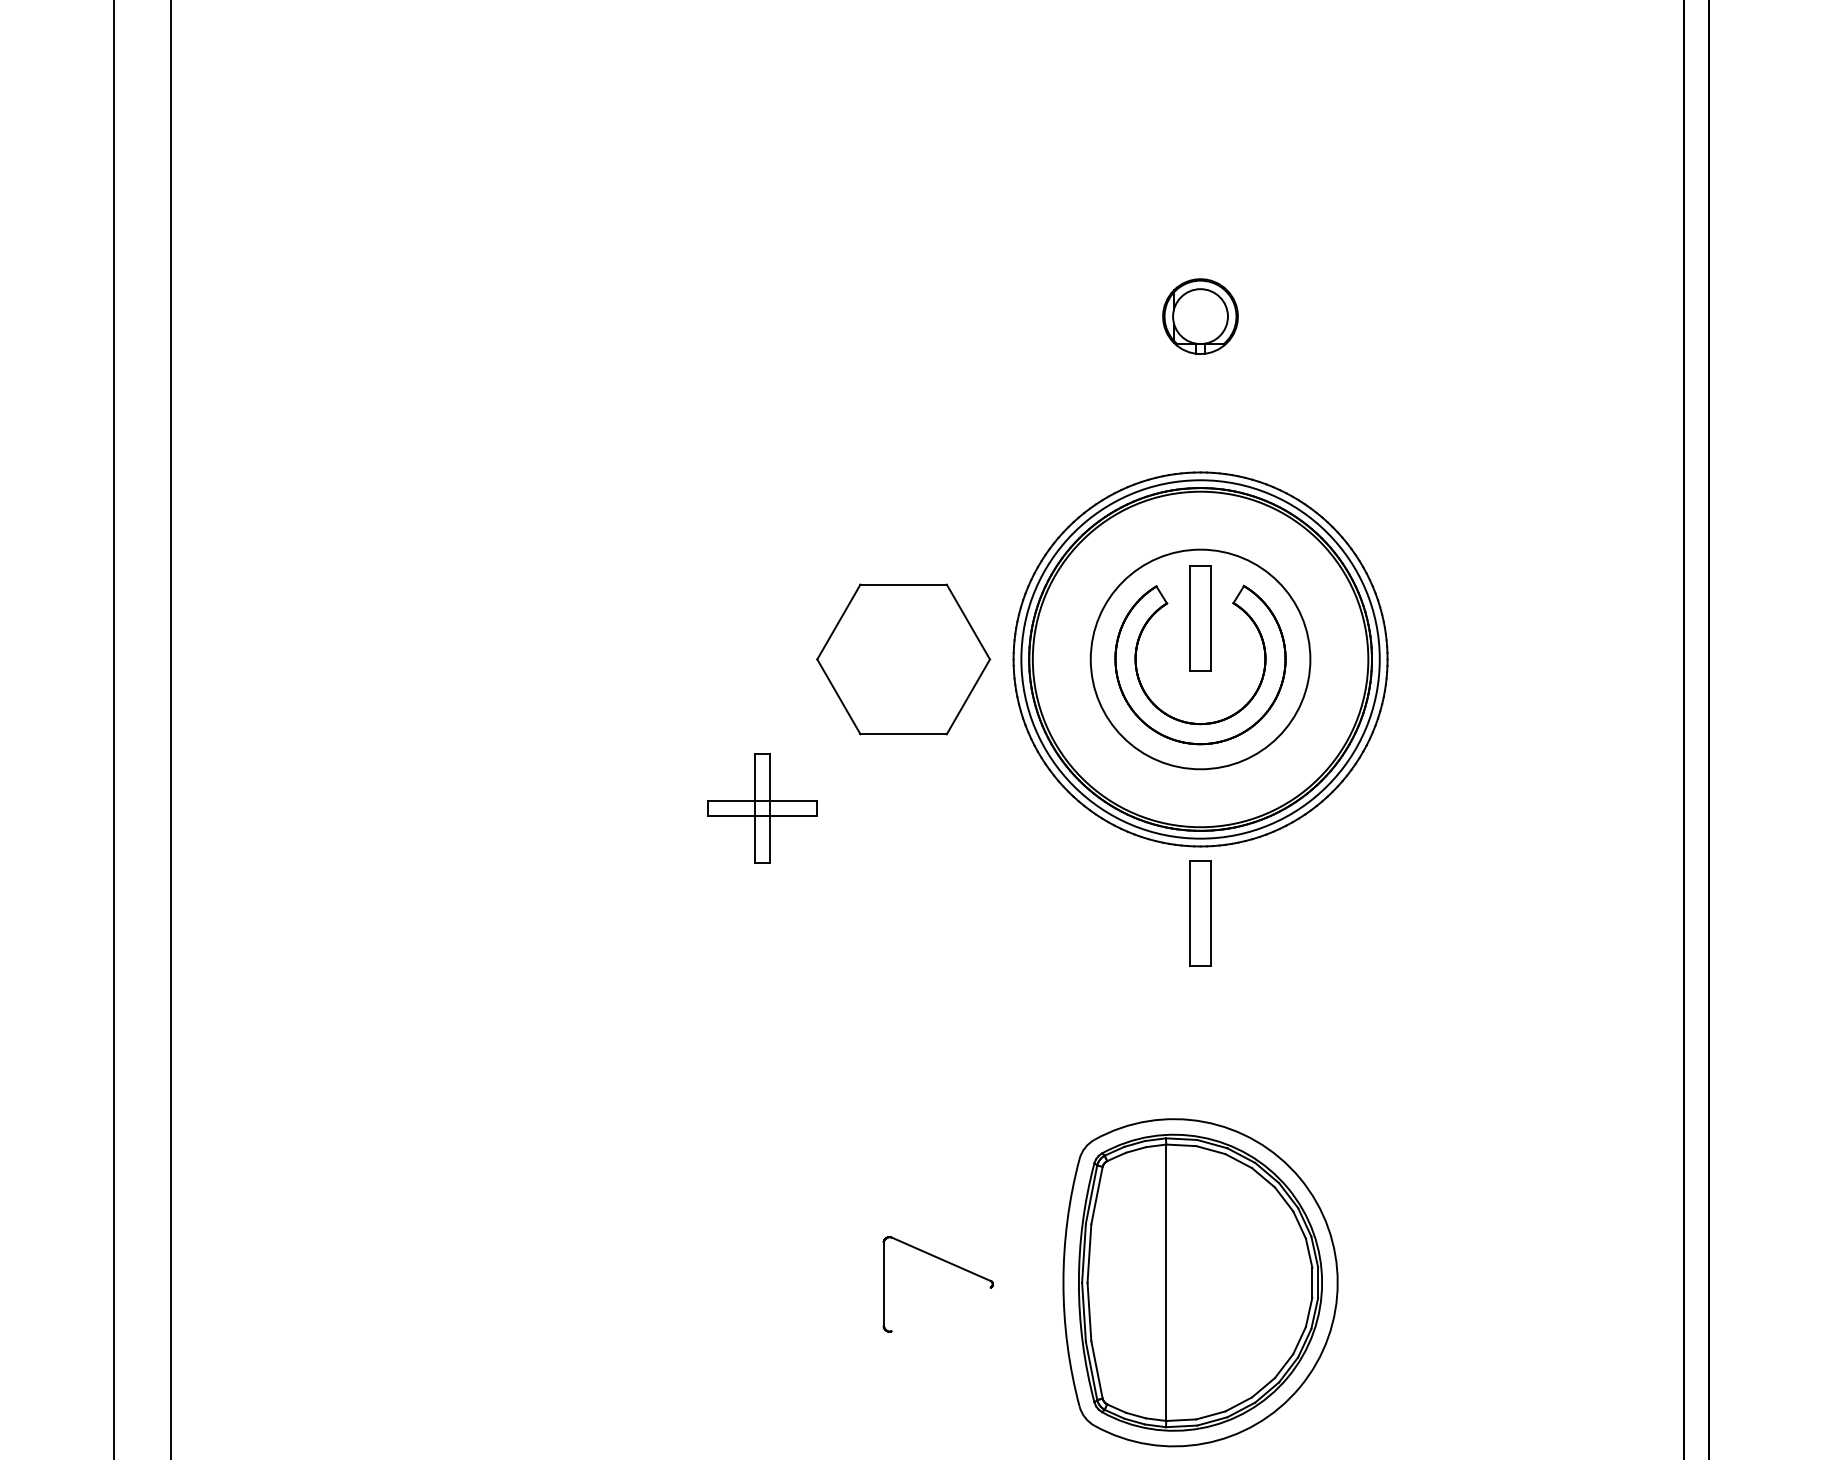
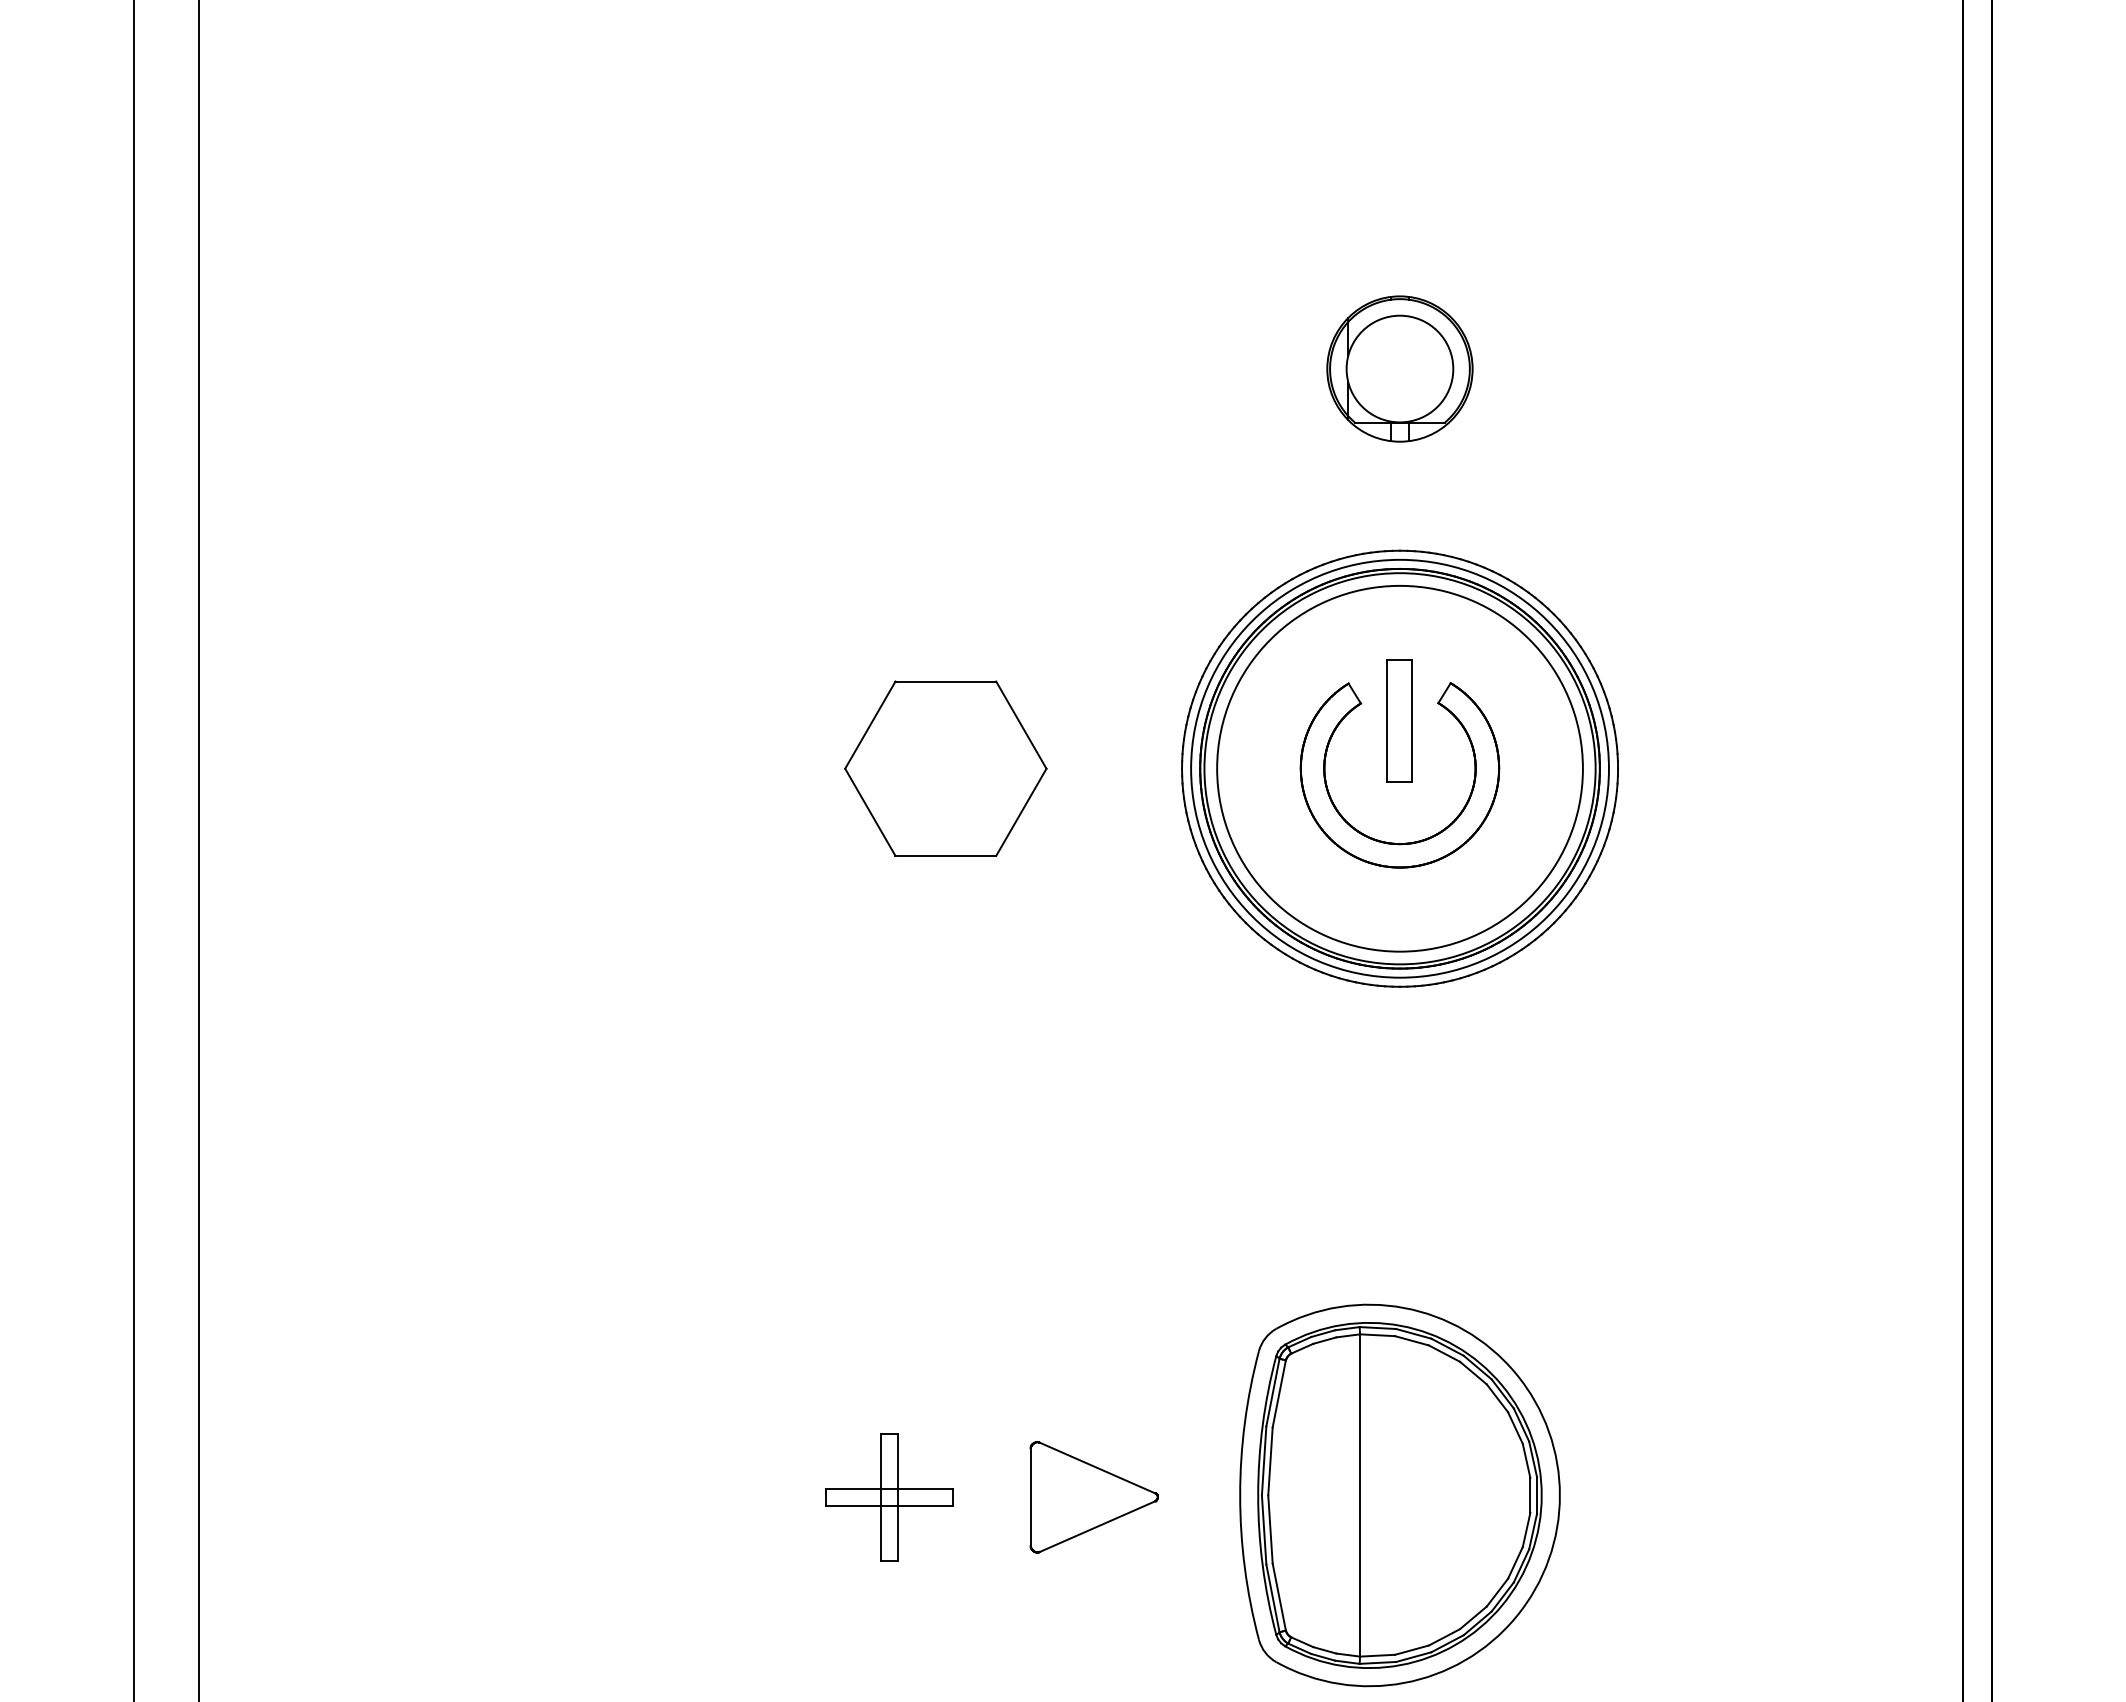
part: (1200, 316) -> (1399, 368), size x1.67
part: (903, 659) -> (945, 768), moved
circle: (1200, 659) -> (1399, 768), size x1.43
part: (762, 808) -> (889, 1497), moved
part: (1200, 913) -> (1399, 1064), removed
line: (941, 1309) -> (1097, 1526), added

